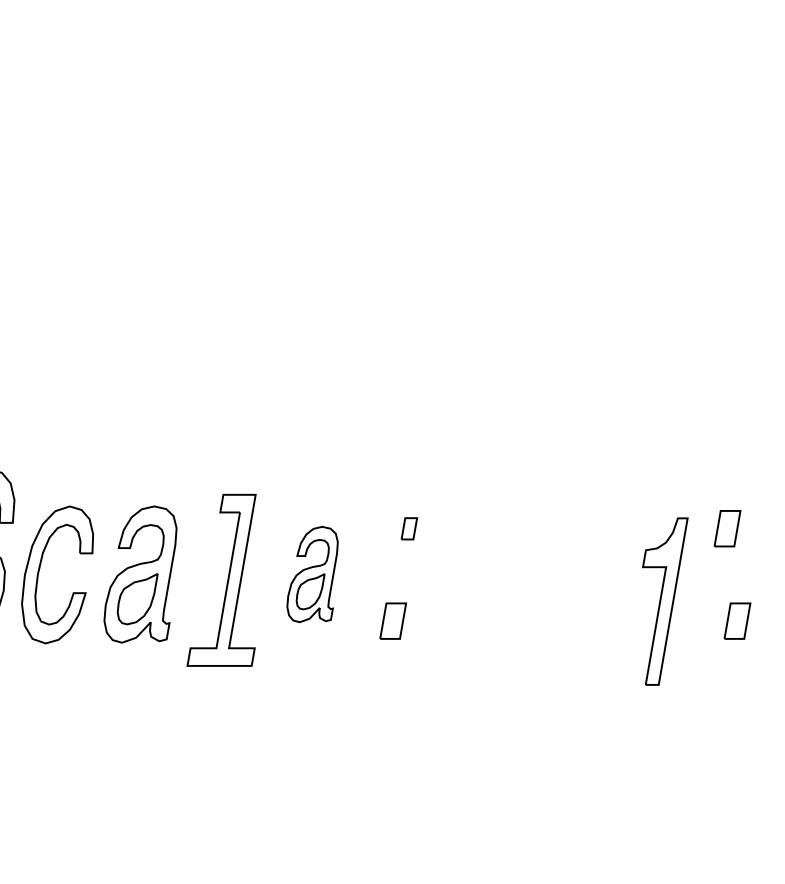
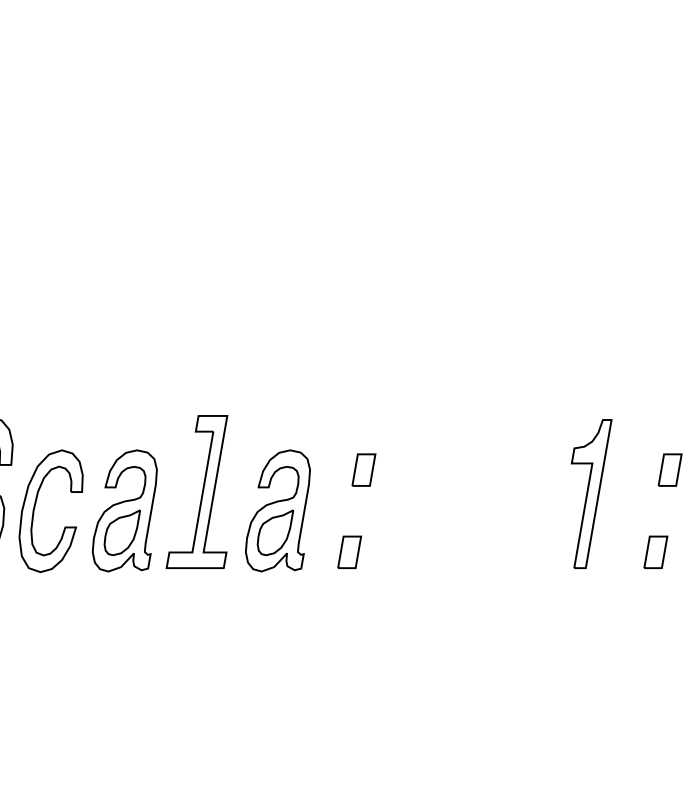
part: (409, 528) -> (364, 469), size x1.67
part: (727, 528) -> (670, 469), moved
part: (312, 574) -> (277, 510), size x1.43
part: (221, 579) -> (196, 491), moved
part: (665, 601) -> (591, 493), moved

